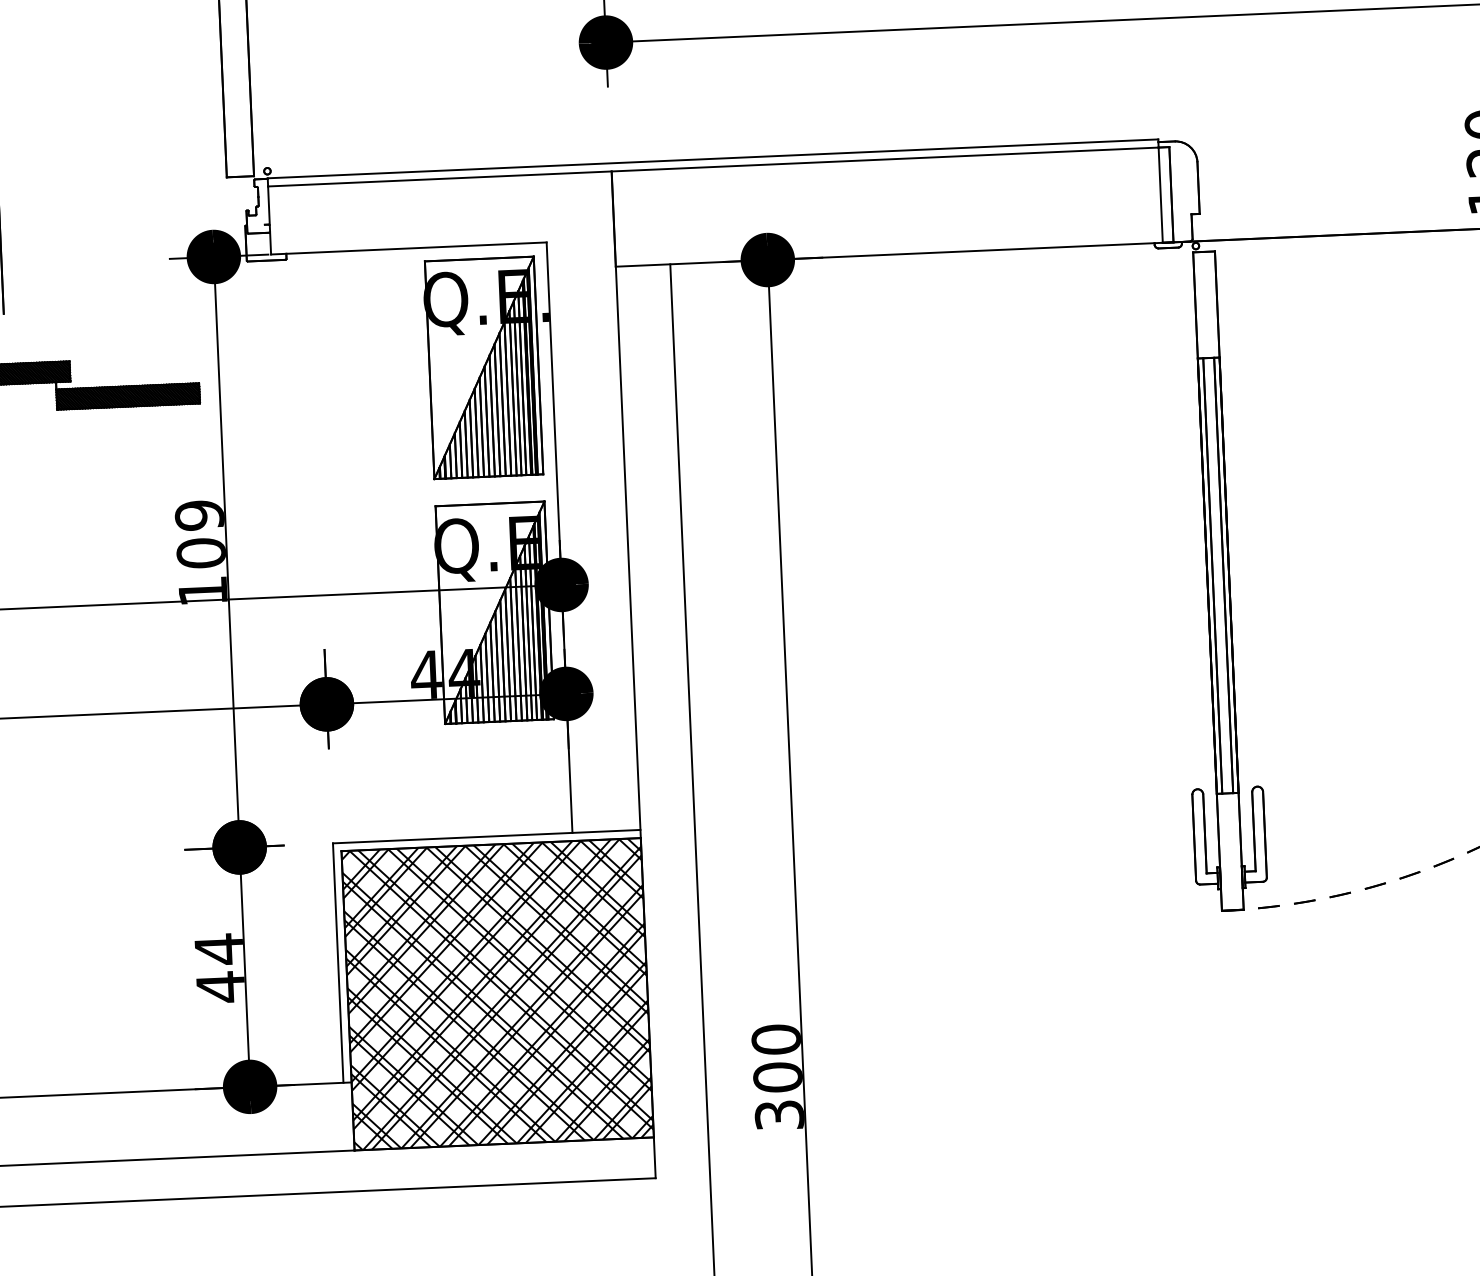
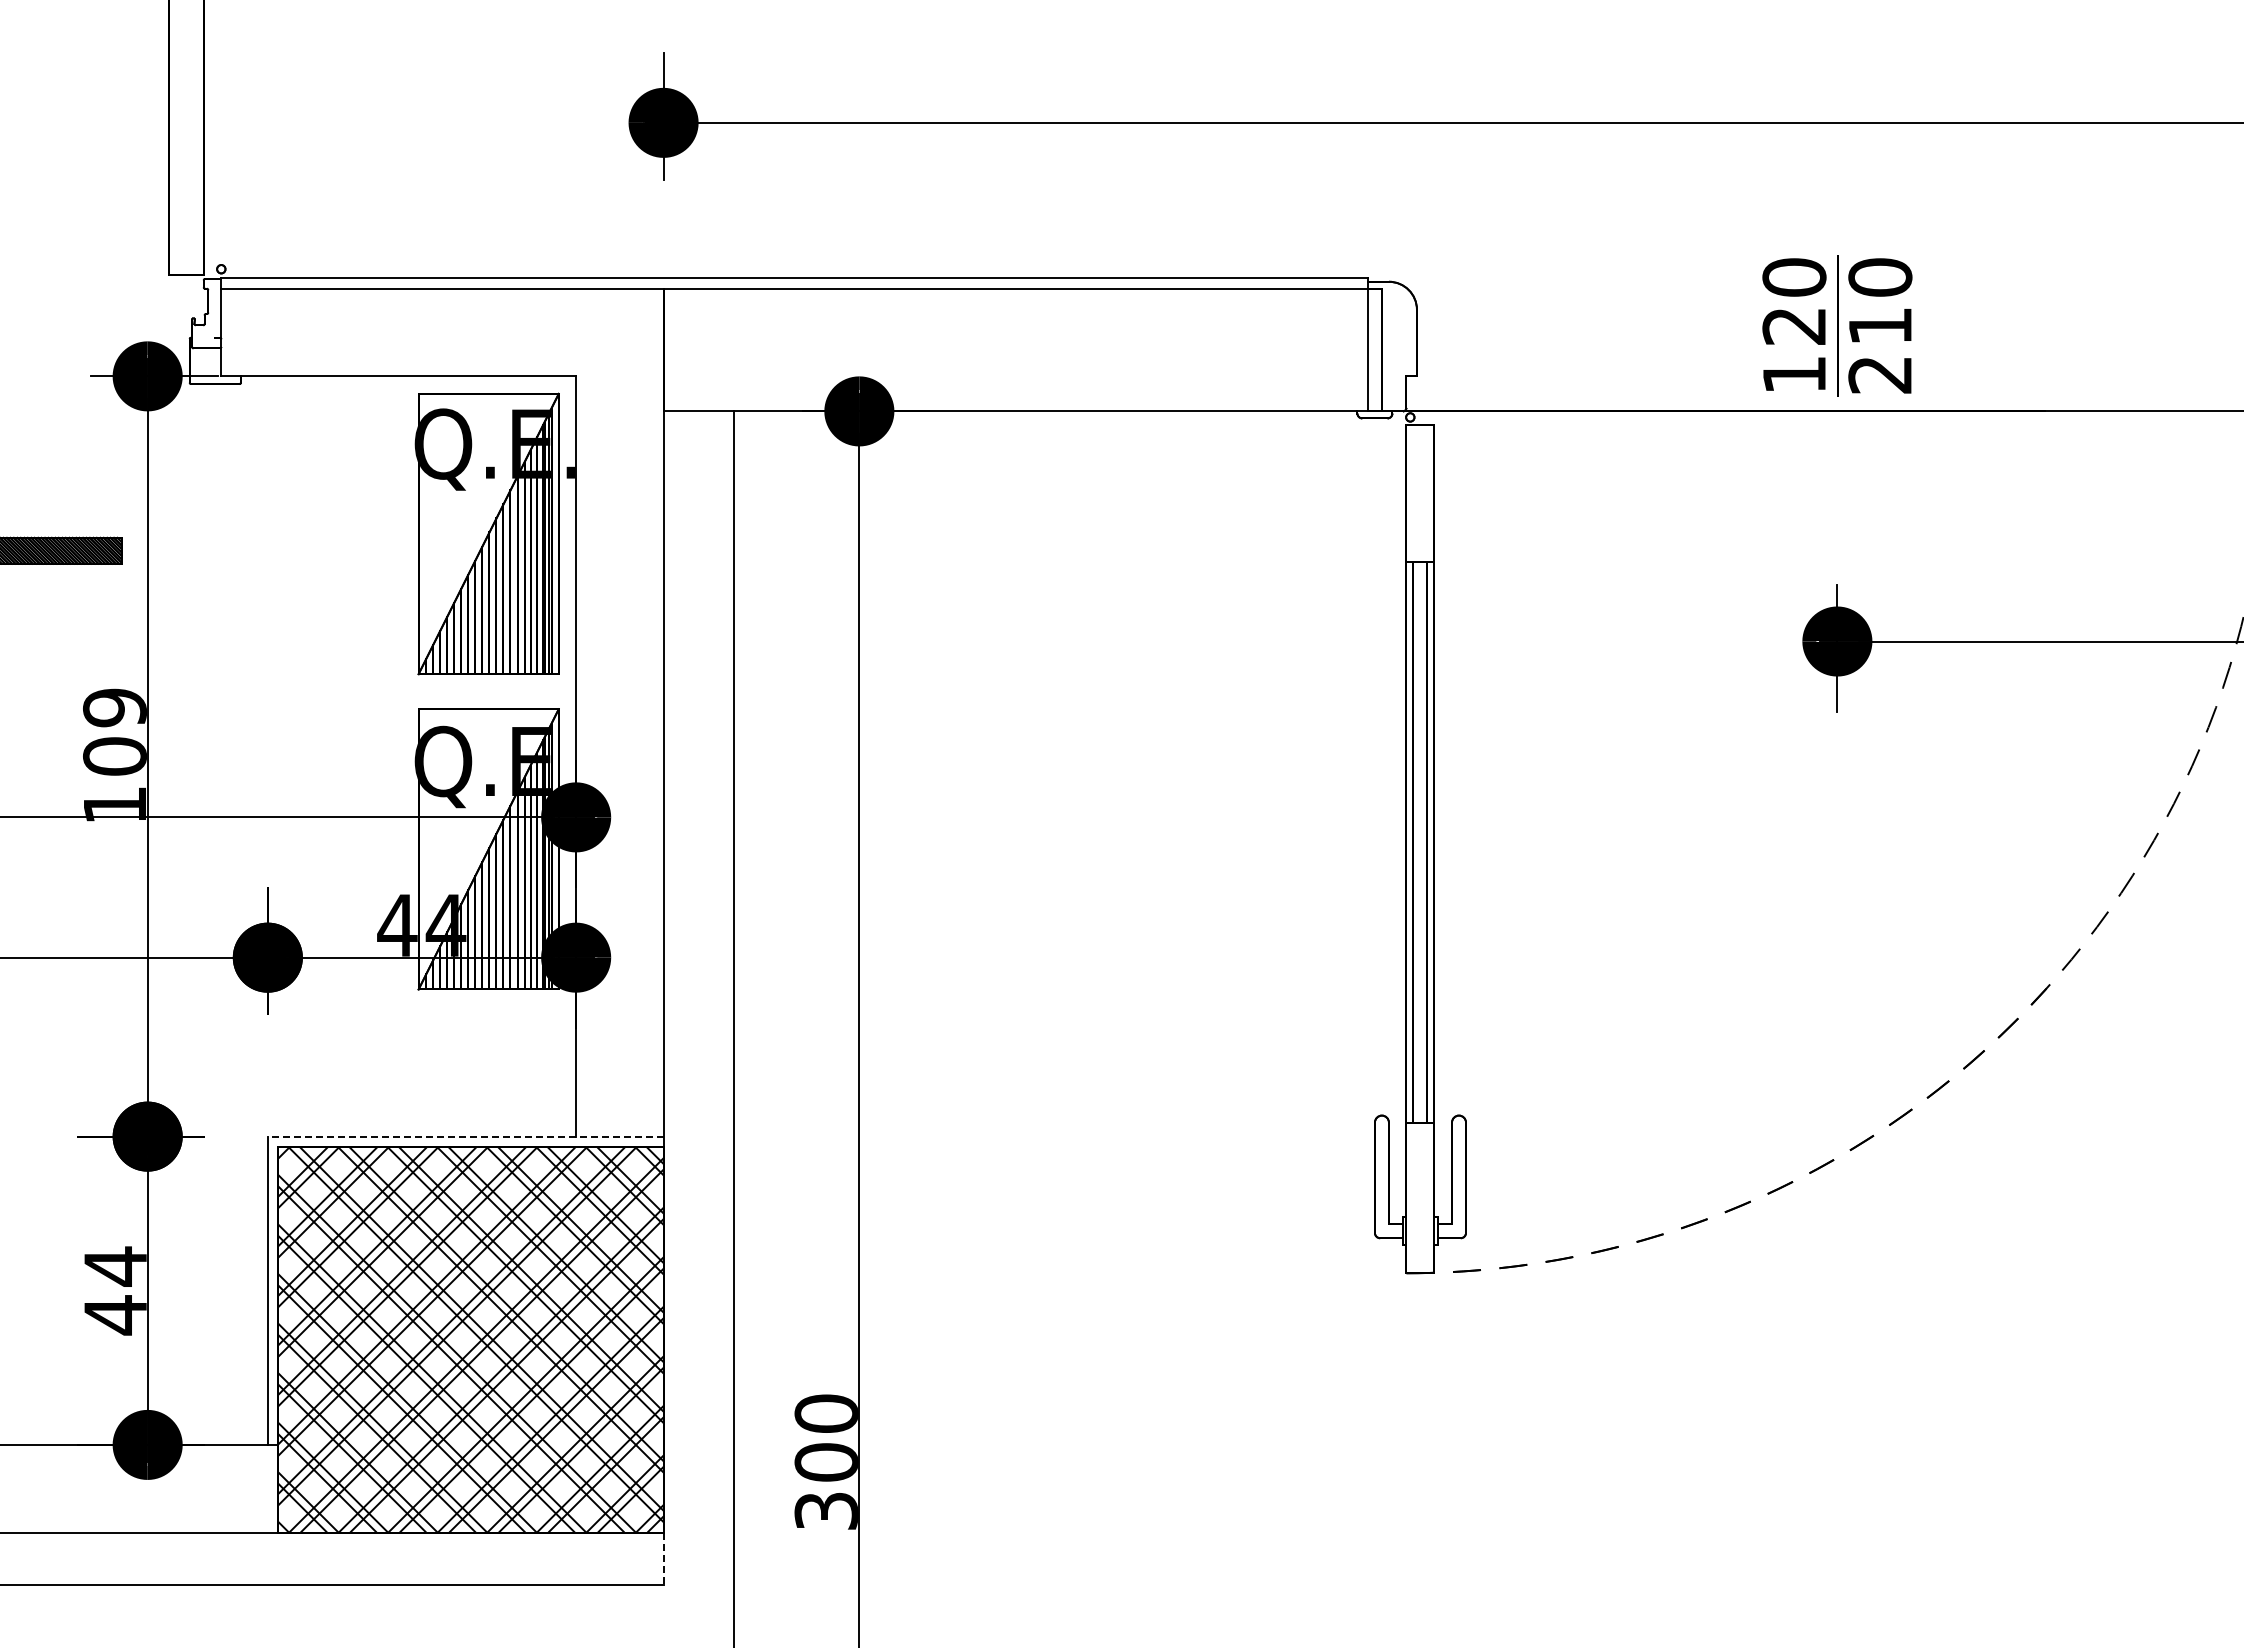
line: (486, 836) -> (465, 1136), solid -> dashed
line: (654, 1158) -> (663, 1559), solid -> dashed

